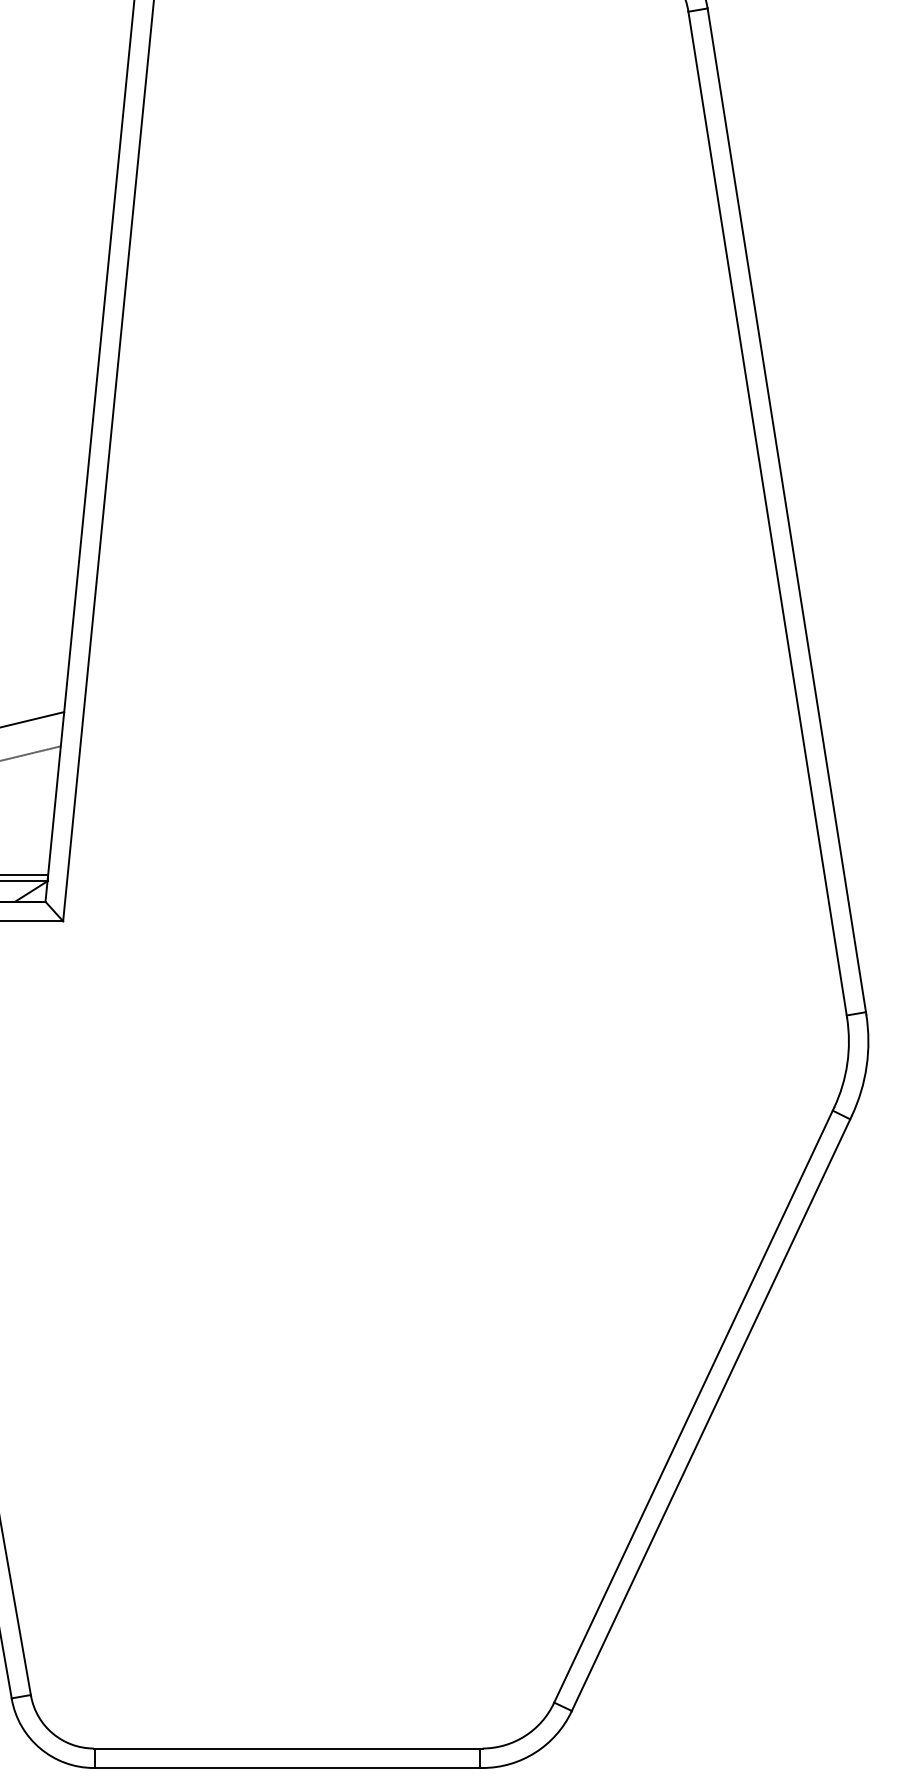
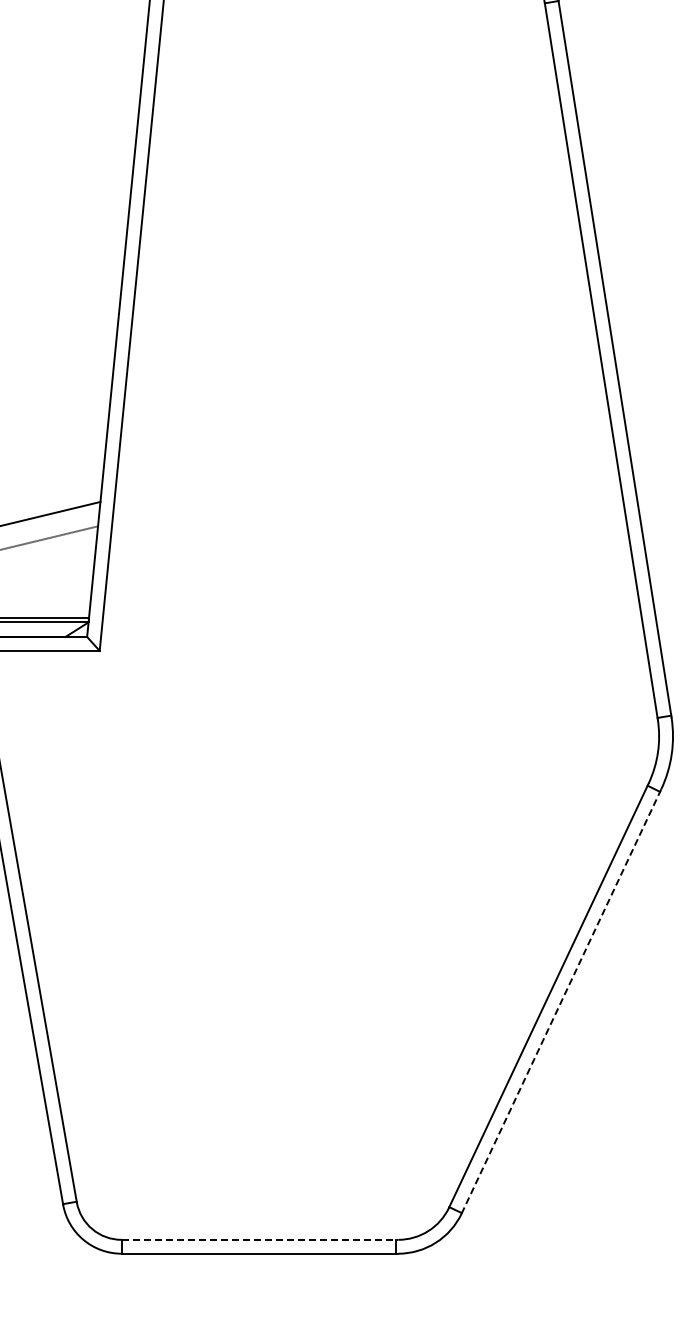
line: (711, 1413) -> (561, 1001), solid -> dashed
line: (289, 1748) -> (260, 1239), solid -> dashed

